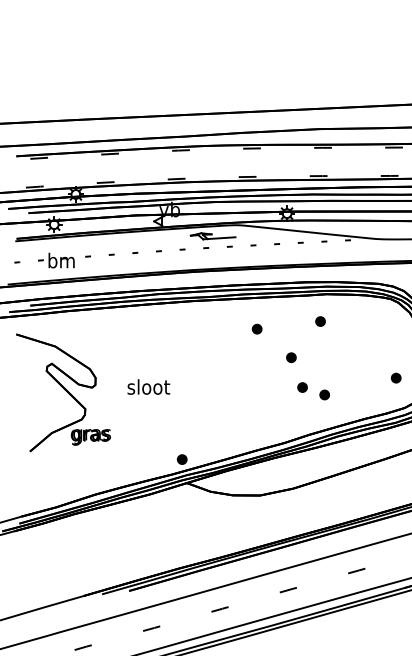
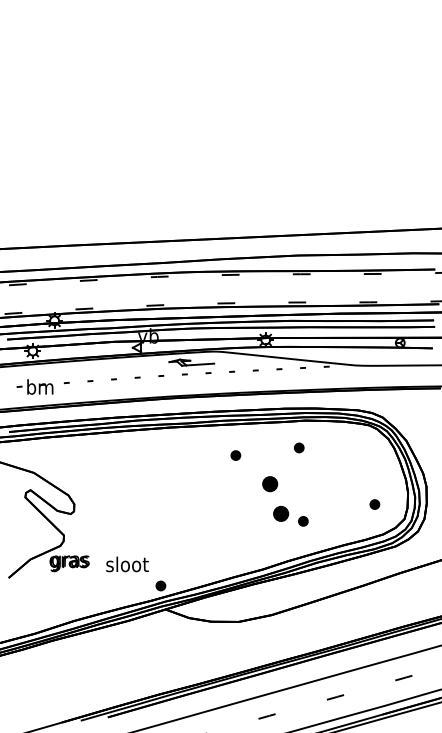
part: (290, 357) -> (269, 483), size x1.6
text: (148, 387) -> (127, 564), moved
part: (302, 387) -> (281, 513), size x1.6

